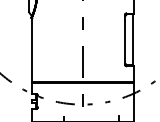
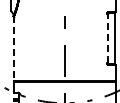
line: (125, 39) -> (107, 38), solid -> dashed
line: (31, 50) -> (13, 49), solid -> dashed

